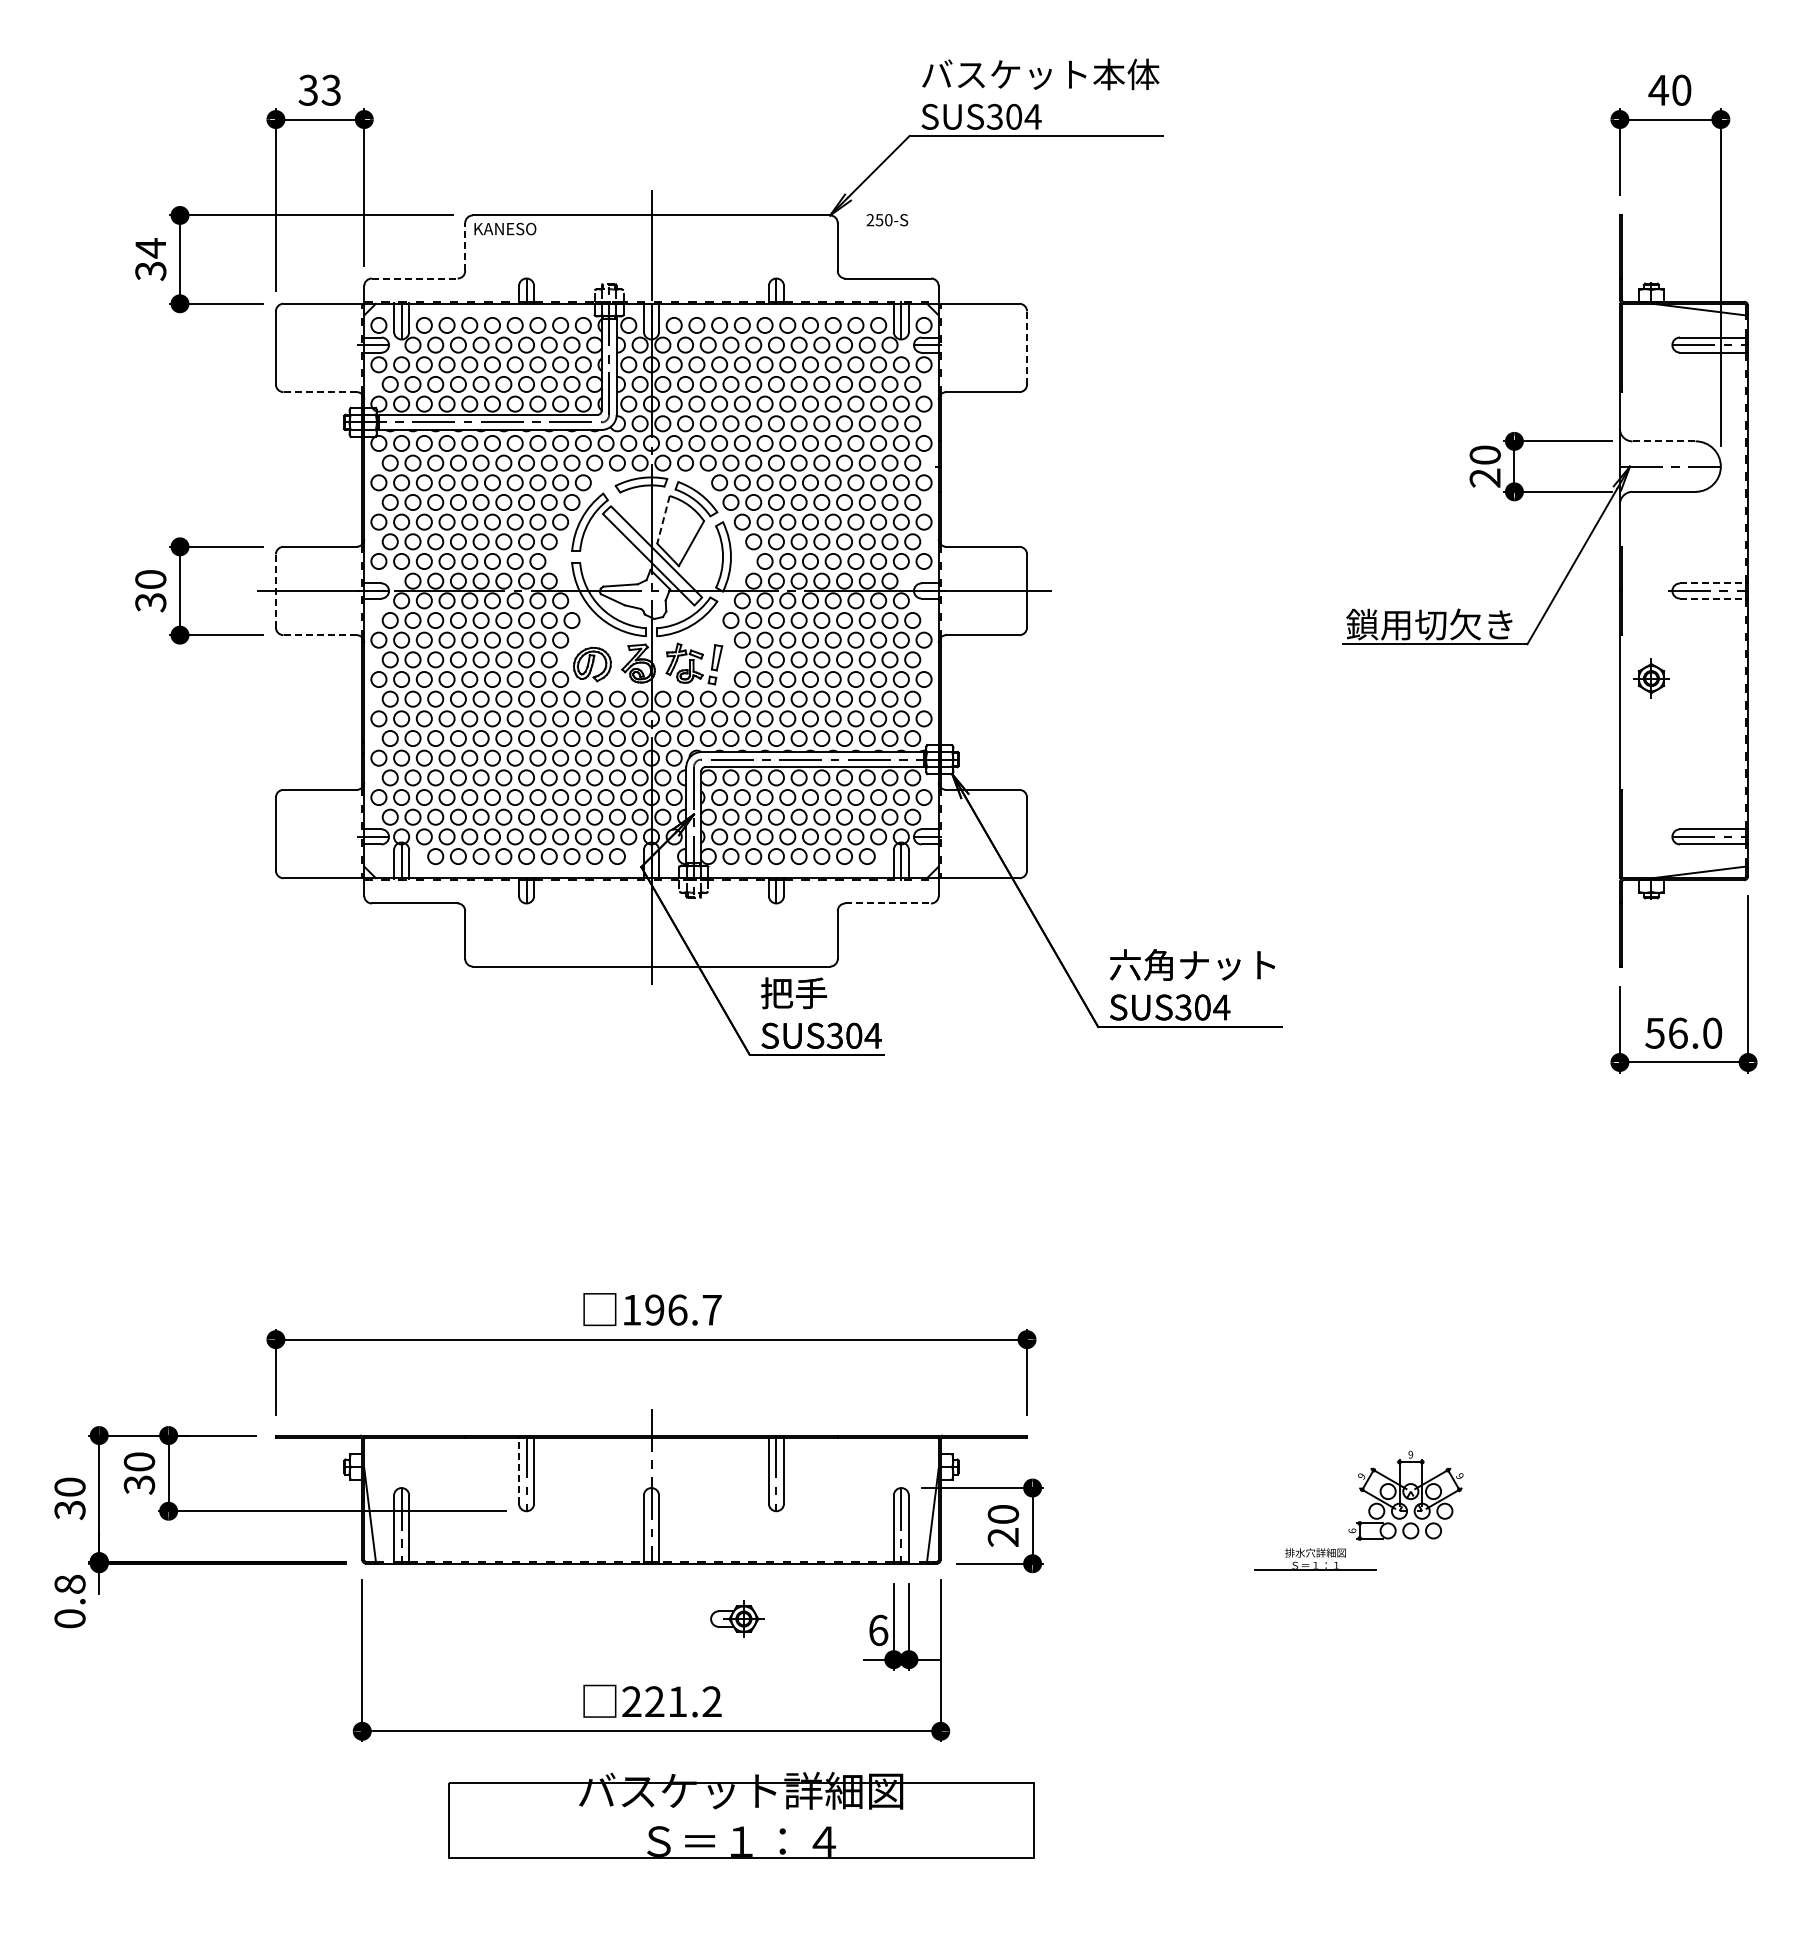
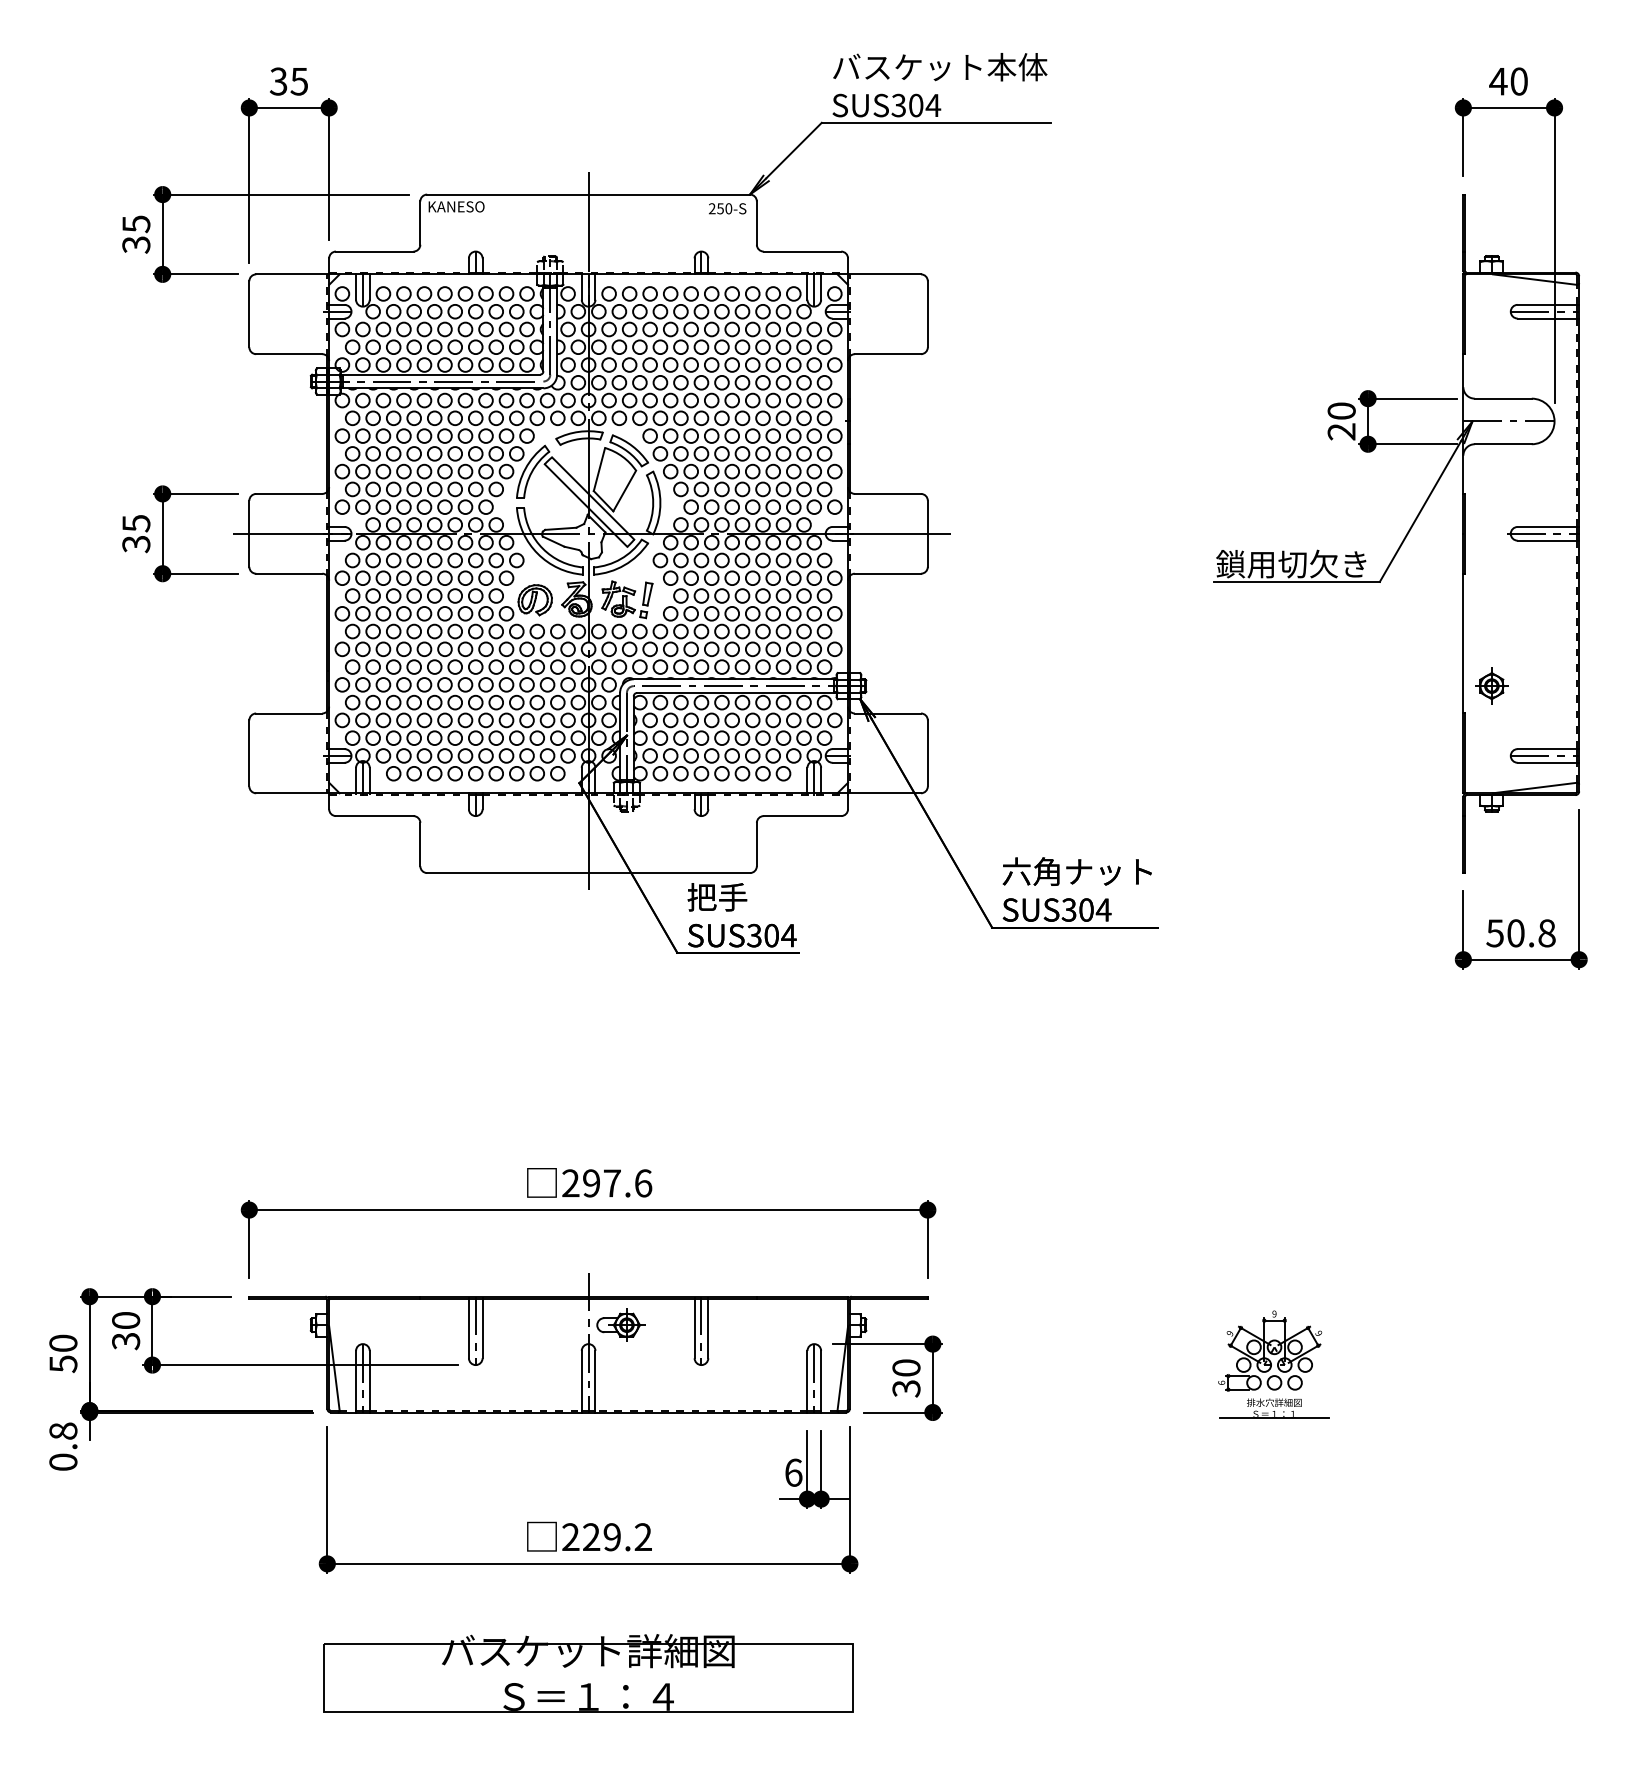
text: (330, 89) -> (298, 80), 33 -> 35
text: (887, 220) -> (727, 209), moved
line: (465, 247) -> (420, 223), dashed -> solid
text: (150, 248) -> (136, 224), 34 -> 35
line: (414, 278) -> (374, 251), dashed -> solid
line: (1027, 347) -> (928, 313), dashed -> solid
line: (320, 392) -> (289, 354), dashed -> solid
line: (1664, 441) -> (1503, 398), dashed -> solid
line: (663, 519) -> (599, 469), dashed -> solid
text: (150, 579) -> (136, 523), 30 -> 35
line: (1713, 583) -> (1547, 527), dashed -> solid
line: (275, 591) -> (248, 534), dashed -> solid
line: (1713, 598) -> (1547, 540), dashed -> solid
line: (320, 635) -> (289, 574), dashed -> solid
part: (1651, 678) -> (1491, 686), moved
line: (888, 903) -> (802, 816), dashed -> solid
text: (1695, 1032) -> (1531, 932), 56.0 -> 50.8
text: (671, 1309) -> (606, 1182), 196.7 -> 297.6
line: (519, 1470) -> (469, 1328), dashed -> solid
text: (69, 1509) -> (62, 1363), 30 -> 50
text: (1003, 1537) -> (906, 1388), 20 -> 30
part: (1315, 1559) -> (1274, 1408), moved
part: (737, 1618) -> (621, 1324), moved
text: (677, 1701) -> (612, 1536), 221.2 -> 229.2
part: (741, 1814) -> (588, 1672), moved

